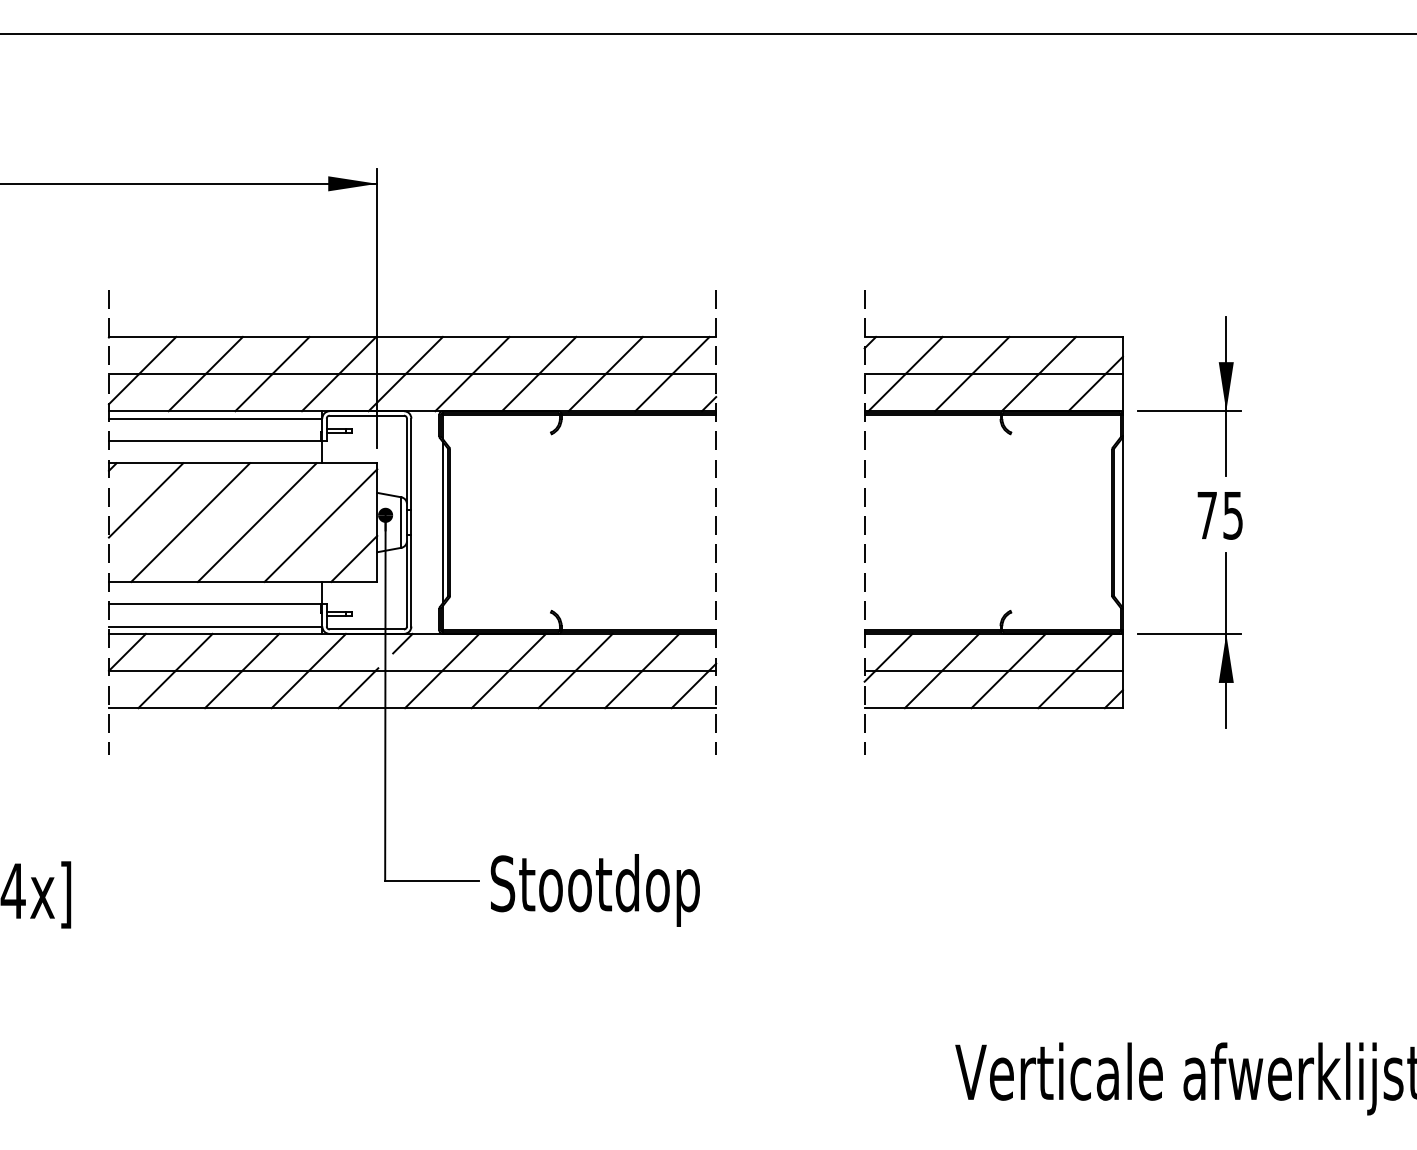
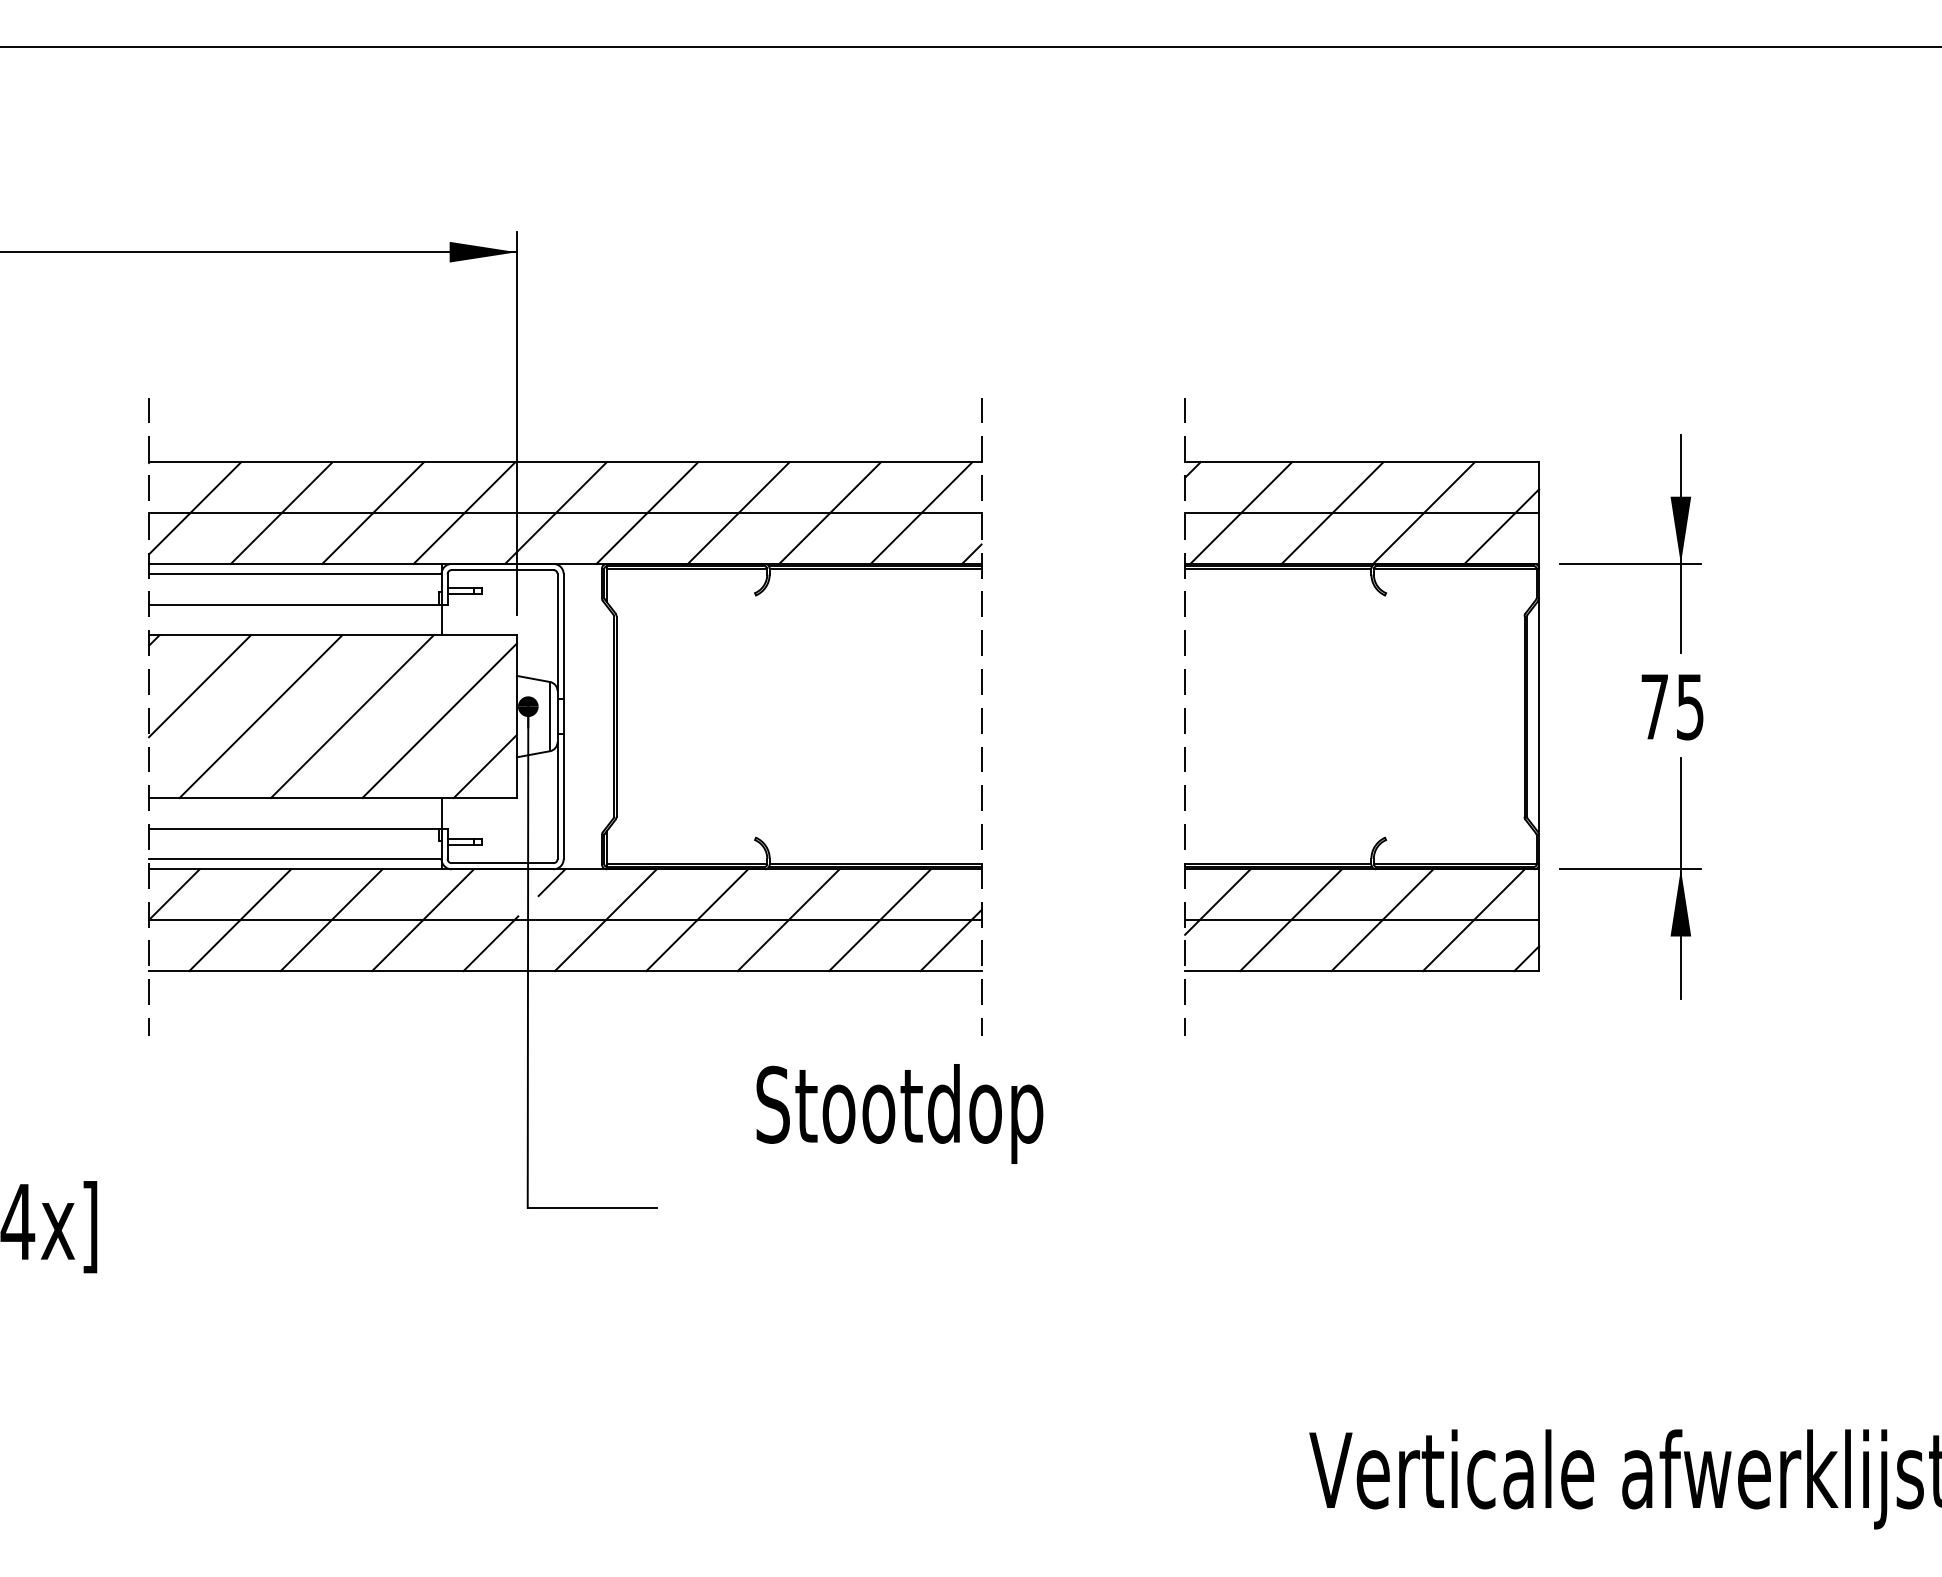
line: (442, 522) -> (606, 716), removed
text: (595, 890) -> (899, 1113), moved

